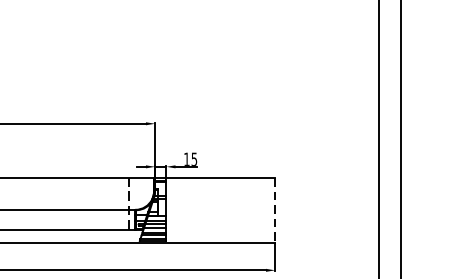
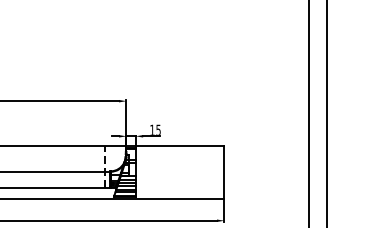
line: (275, 211) -> (224, 172), dashed -> solid

